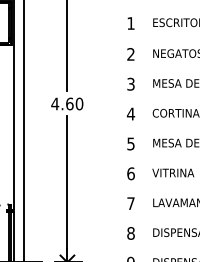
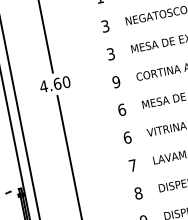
text: (130, 54) -> (104, 26), 2 -> 3
text: (130, 113) -> (115, 81), 4 -> 9
text: (130, 143) -> (121, 109), 5 -> 6

